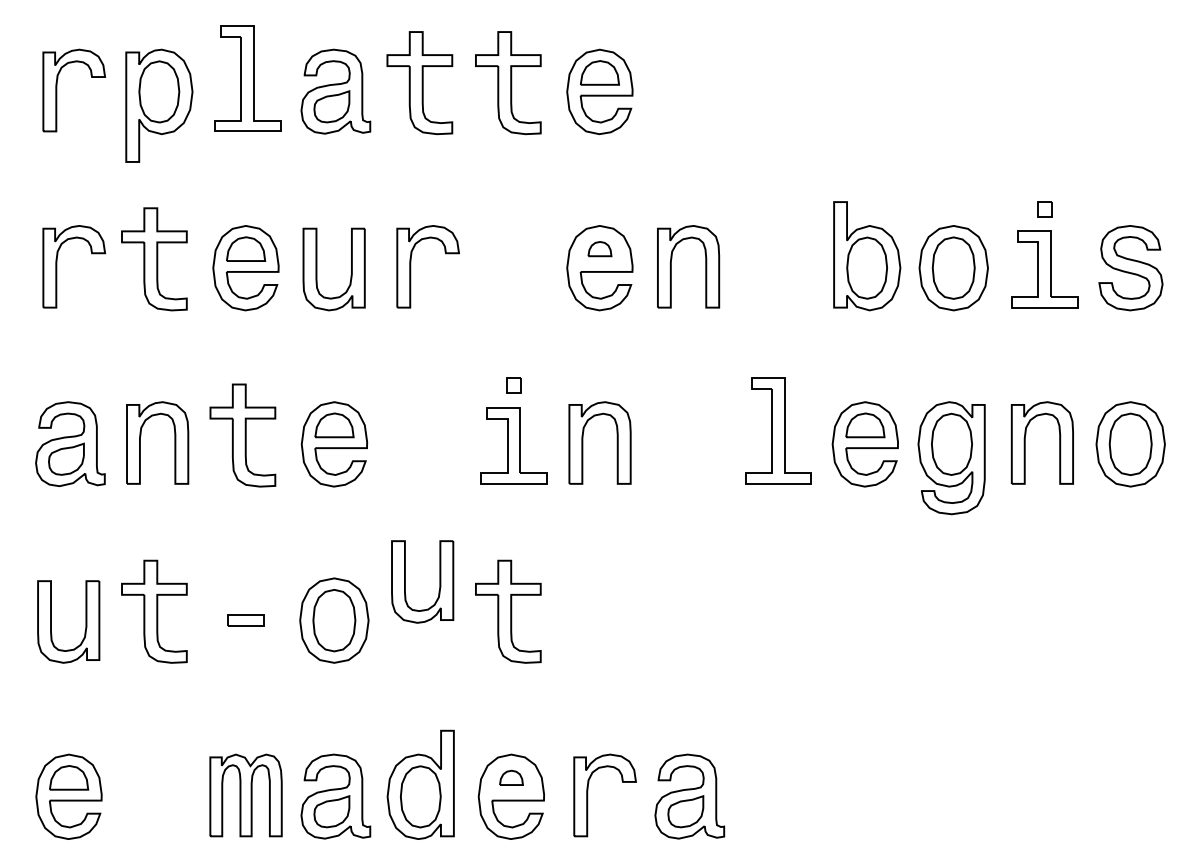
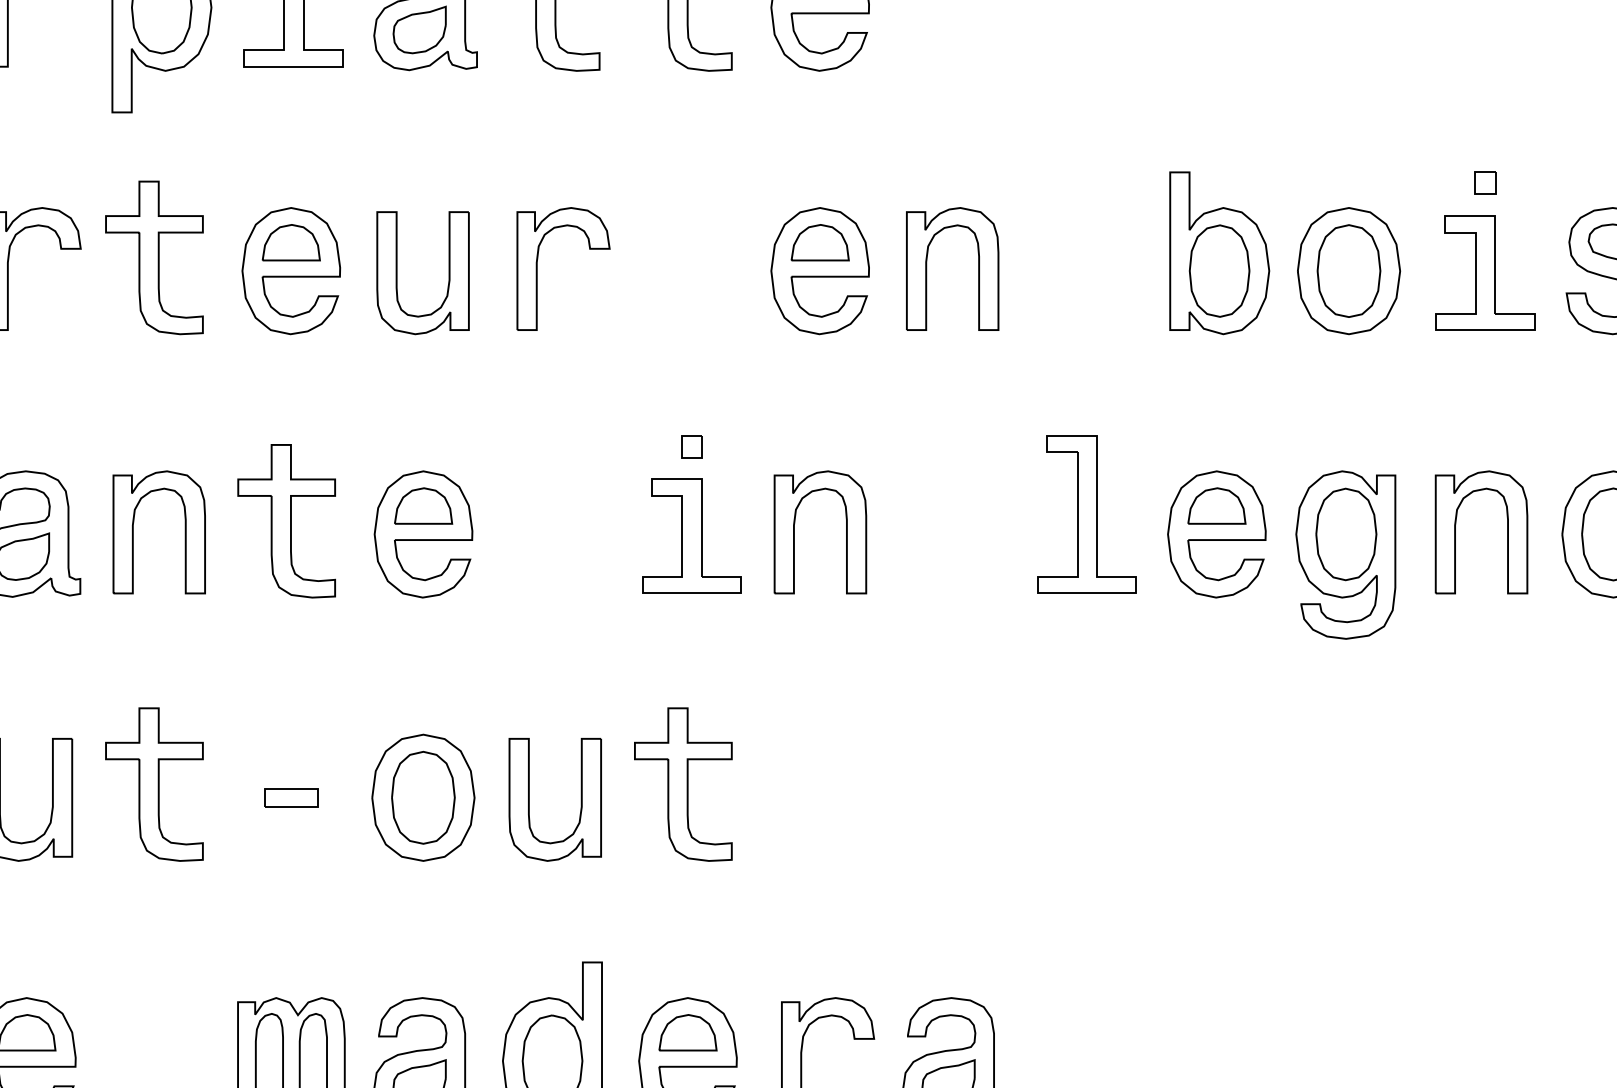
part: (599, 248) -> (819, 241), size x1.67
part: (405, 581) -> (529, 799), moved
part: (511, 777) -> (688, 1032), size x1.67

